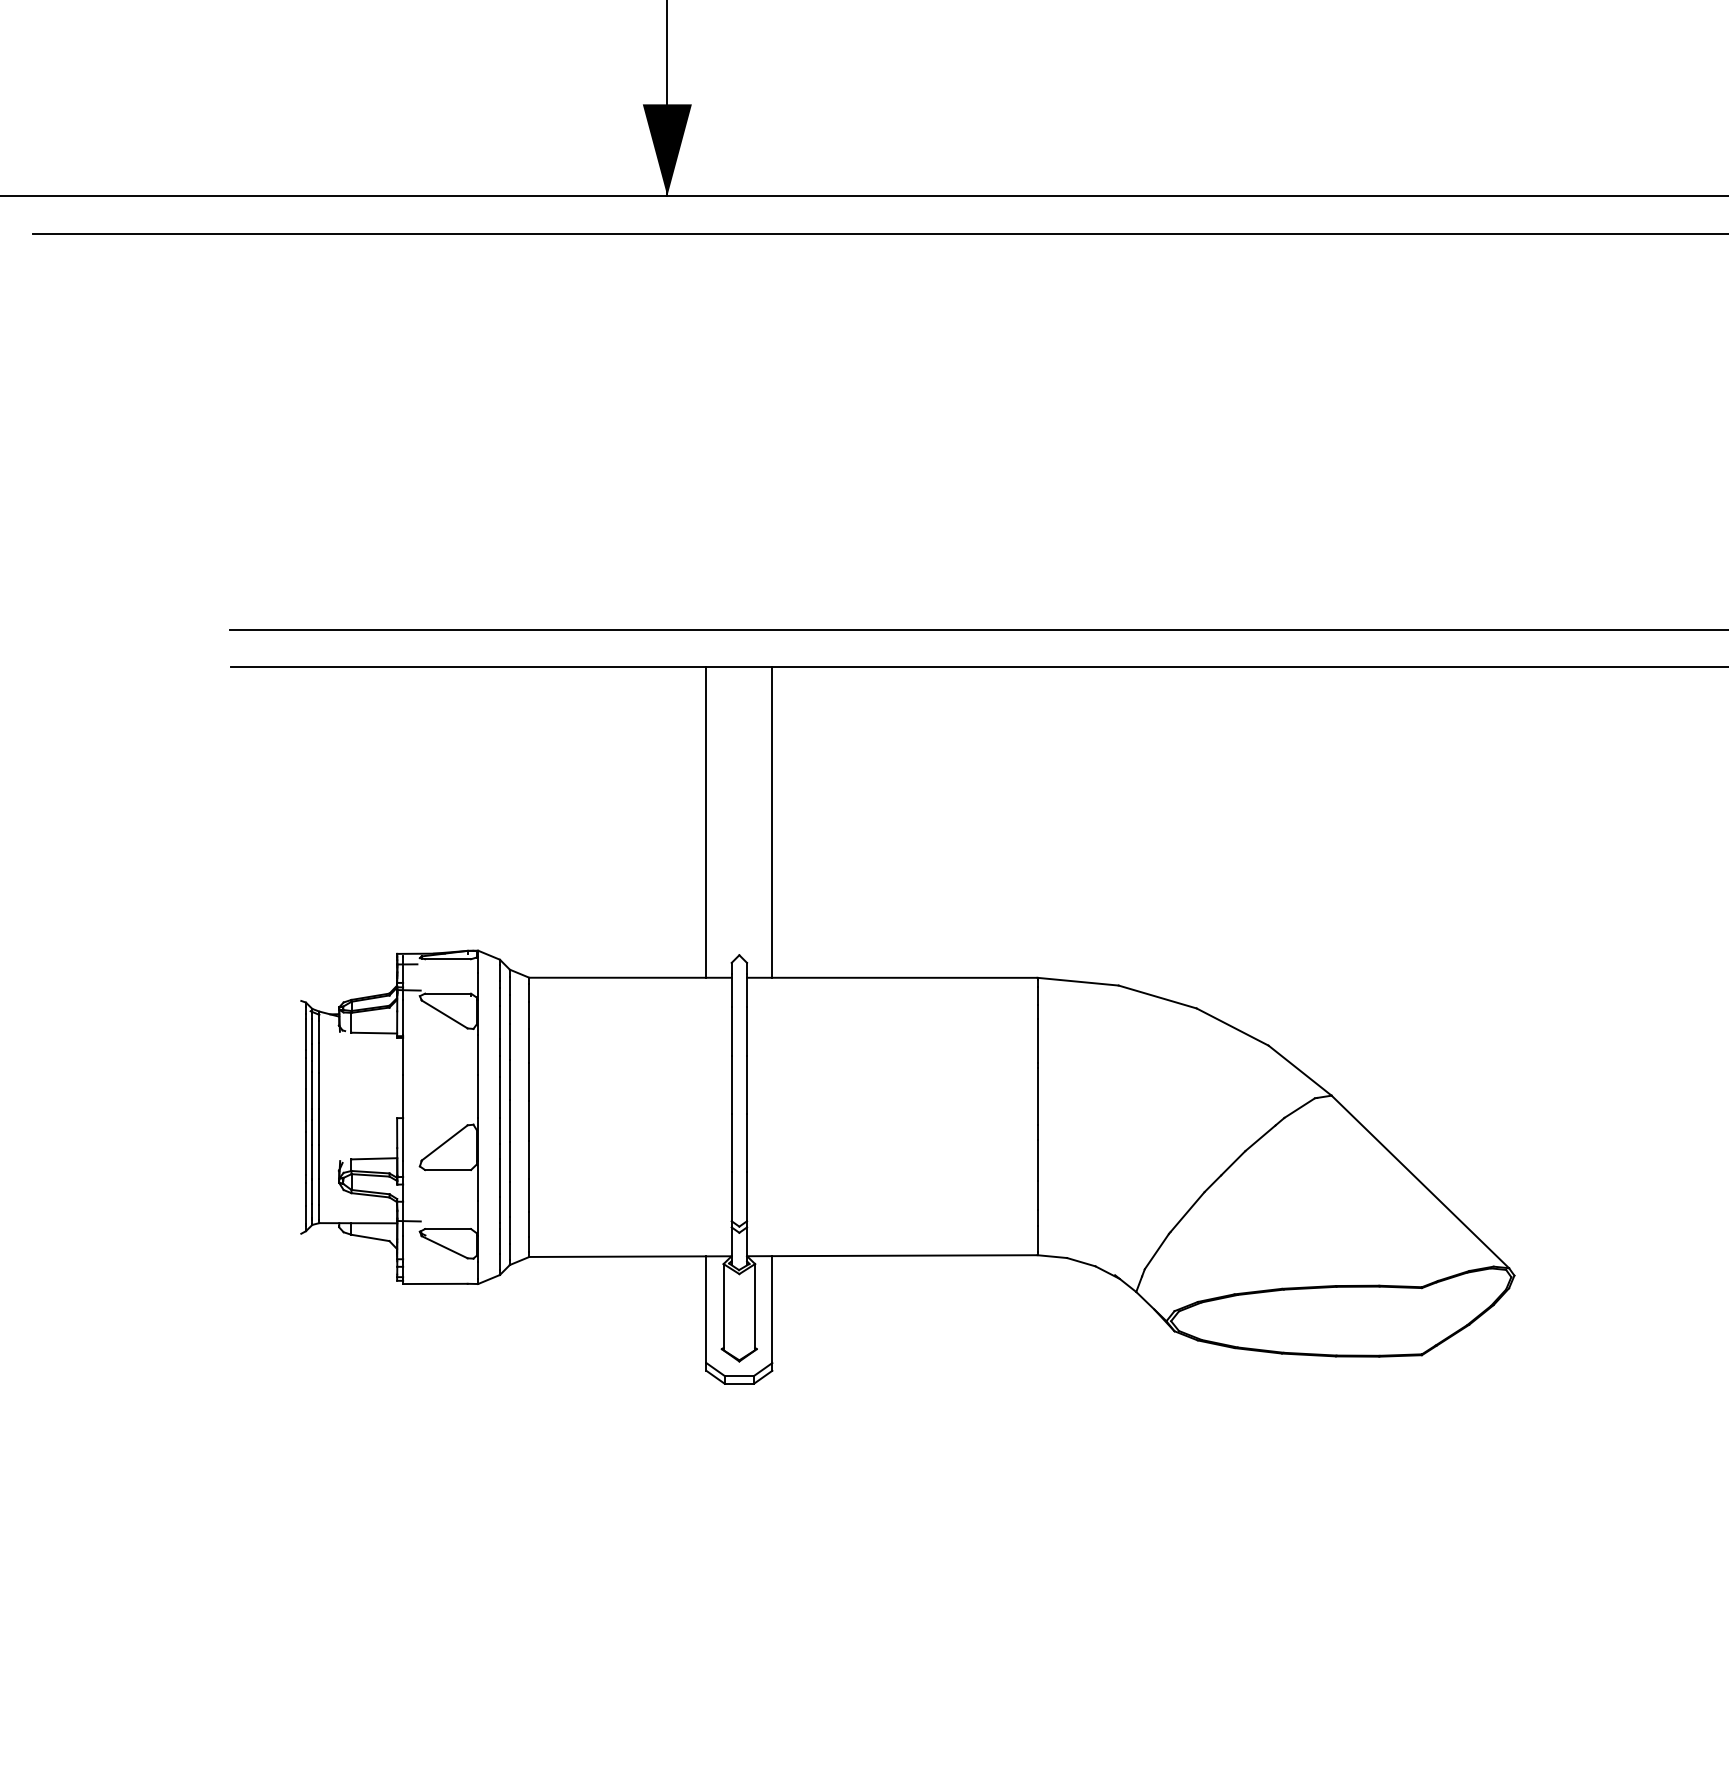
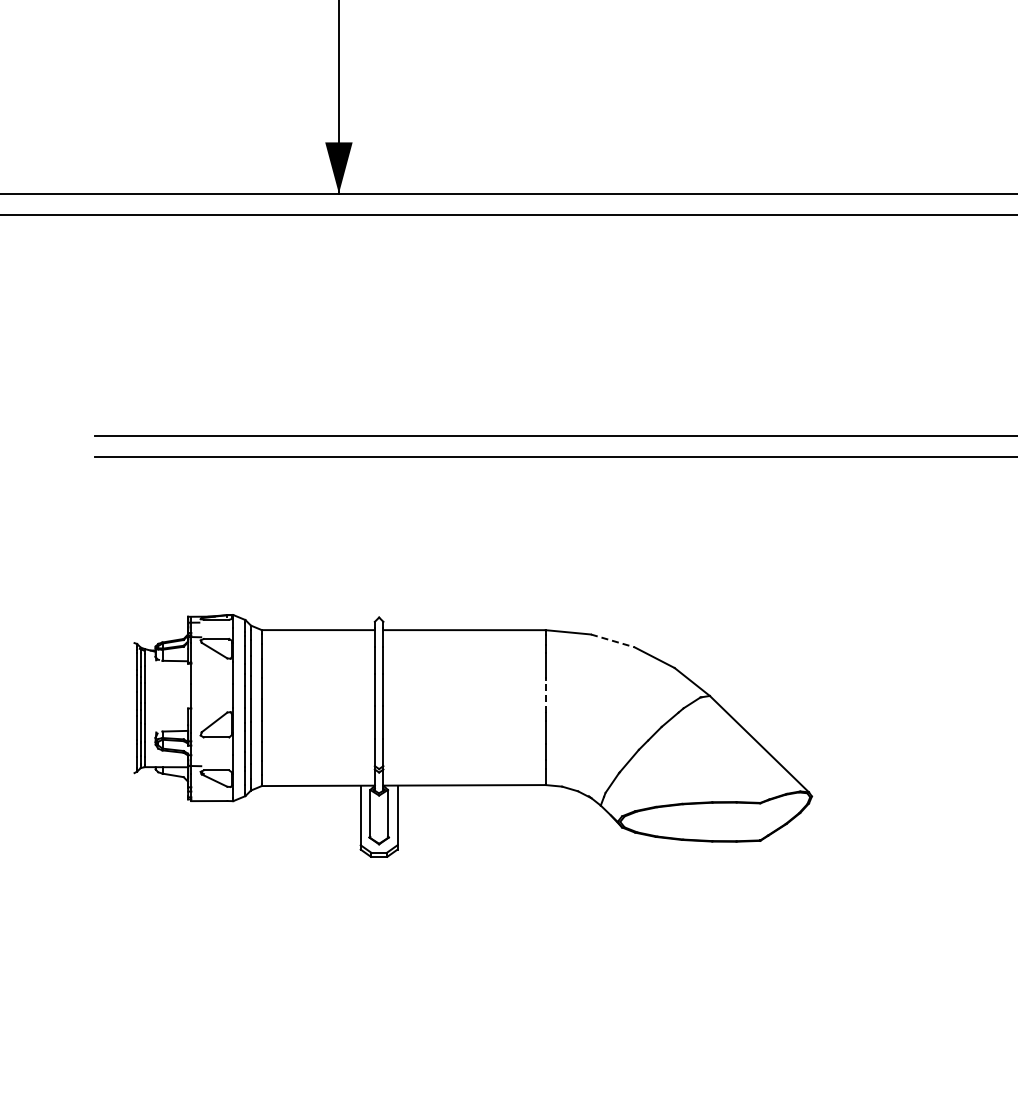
line: (705, 822) -> (360, 543), removed
line: (772, 822) -> (397, 543), removed
line: (1157, 996) -> (612, 640), solid -> dashed
line: (1037, 1094) -> (545, 695), solid -> dashed

